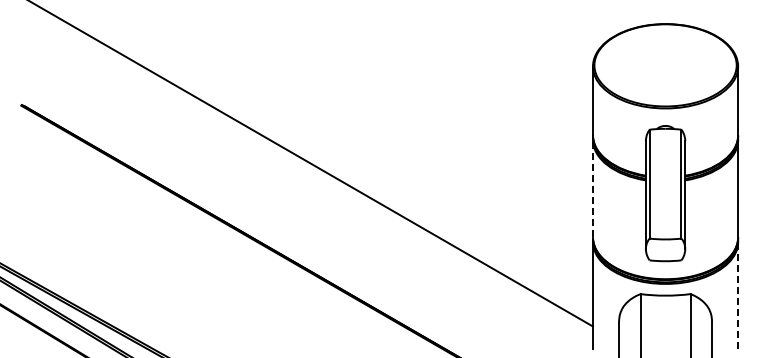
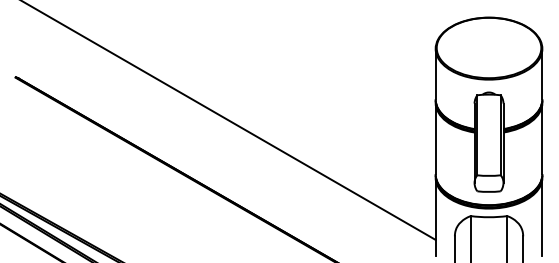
line: (592, 188) -> (435, 138), dashed -> solid
line: (738, 294) -> (542, 216), dashed -> solid

